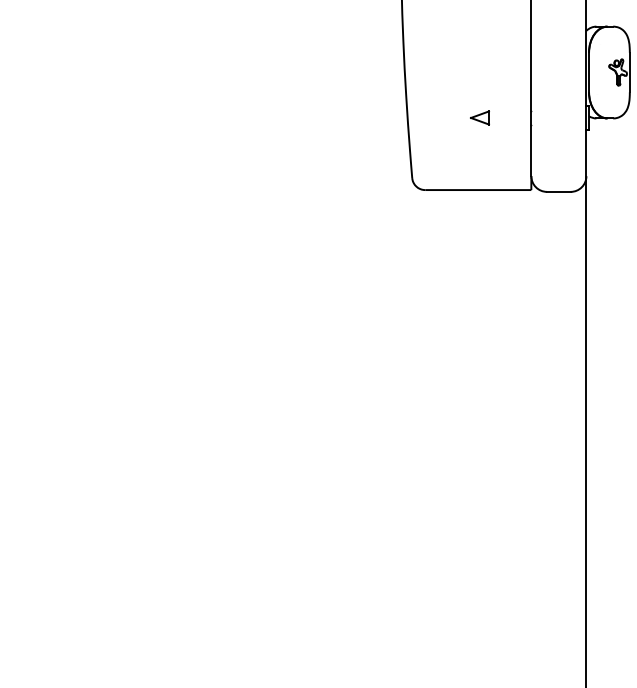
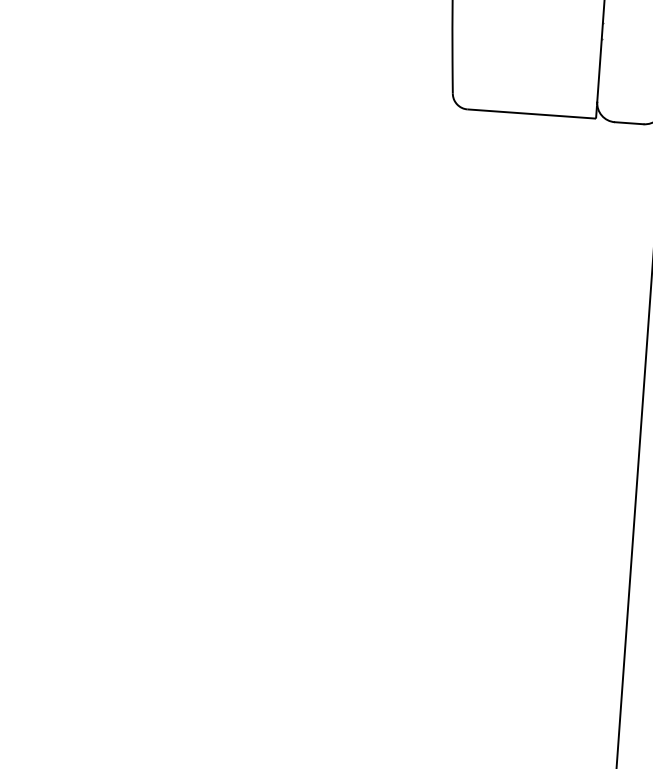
part: (479, 117) -> (539, 26), removed

